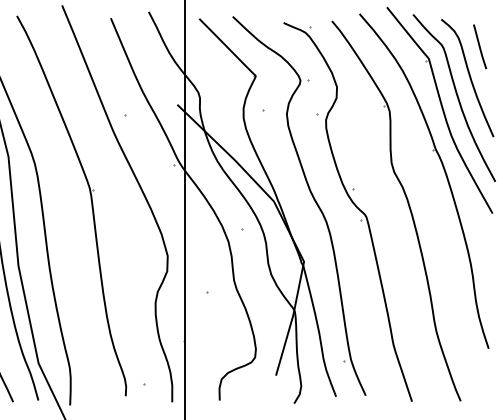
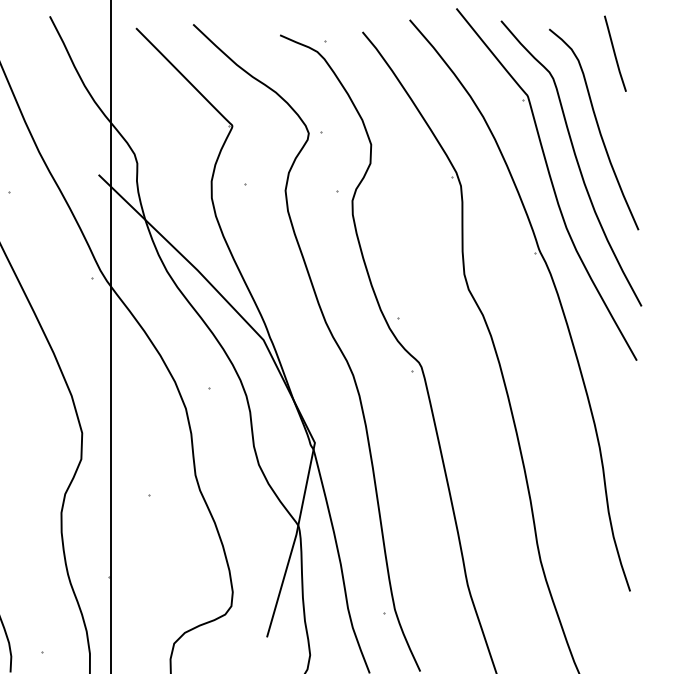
line: (480, 46) -> (616, 53), moved

